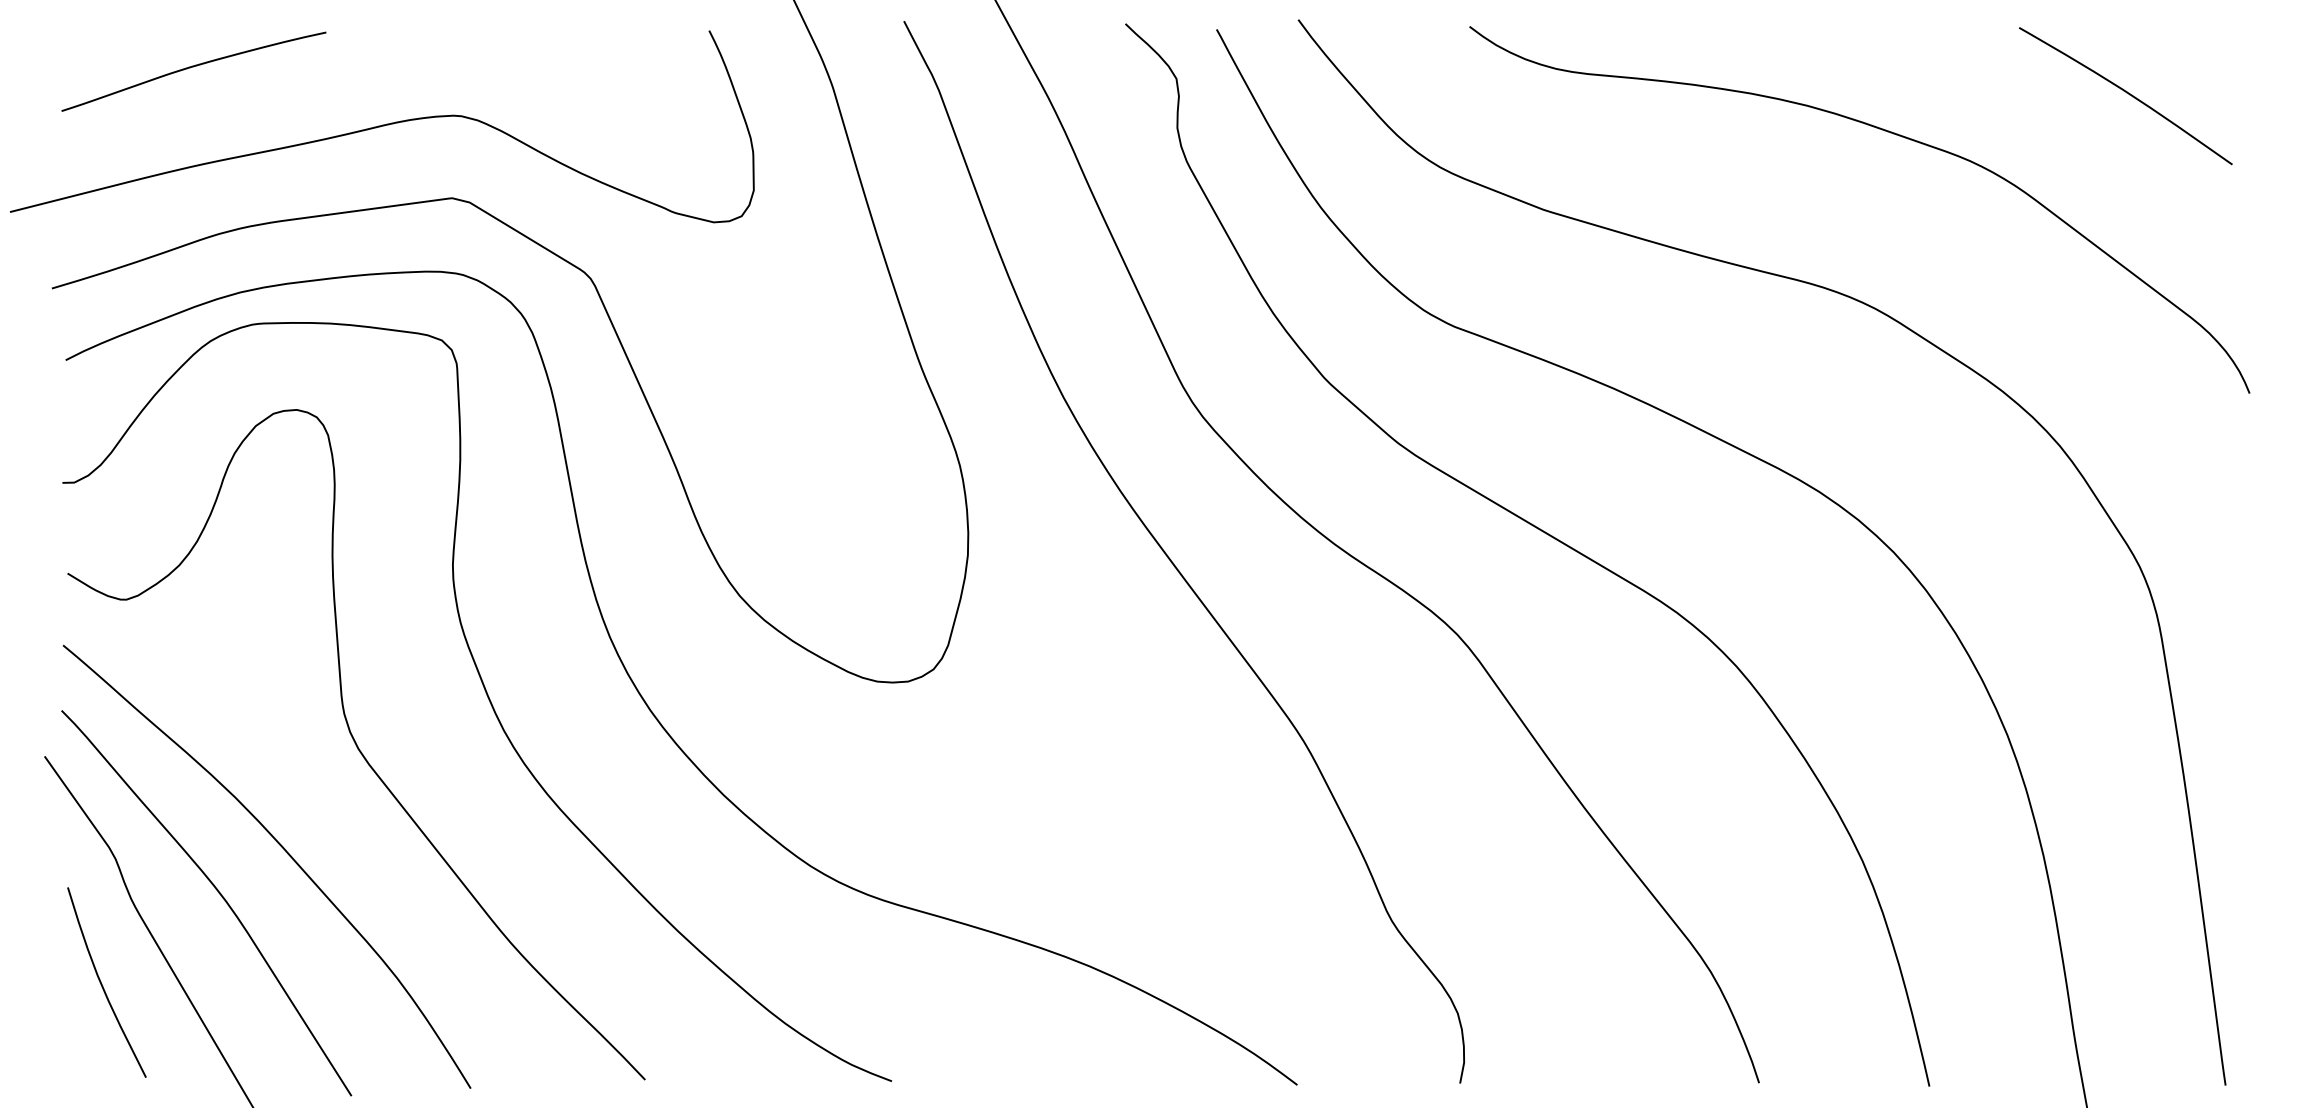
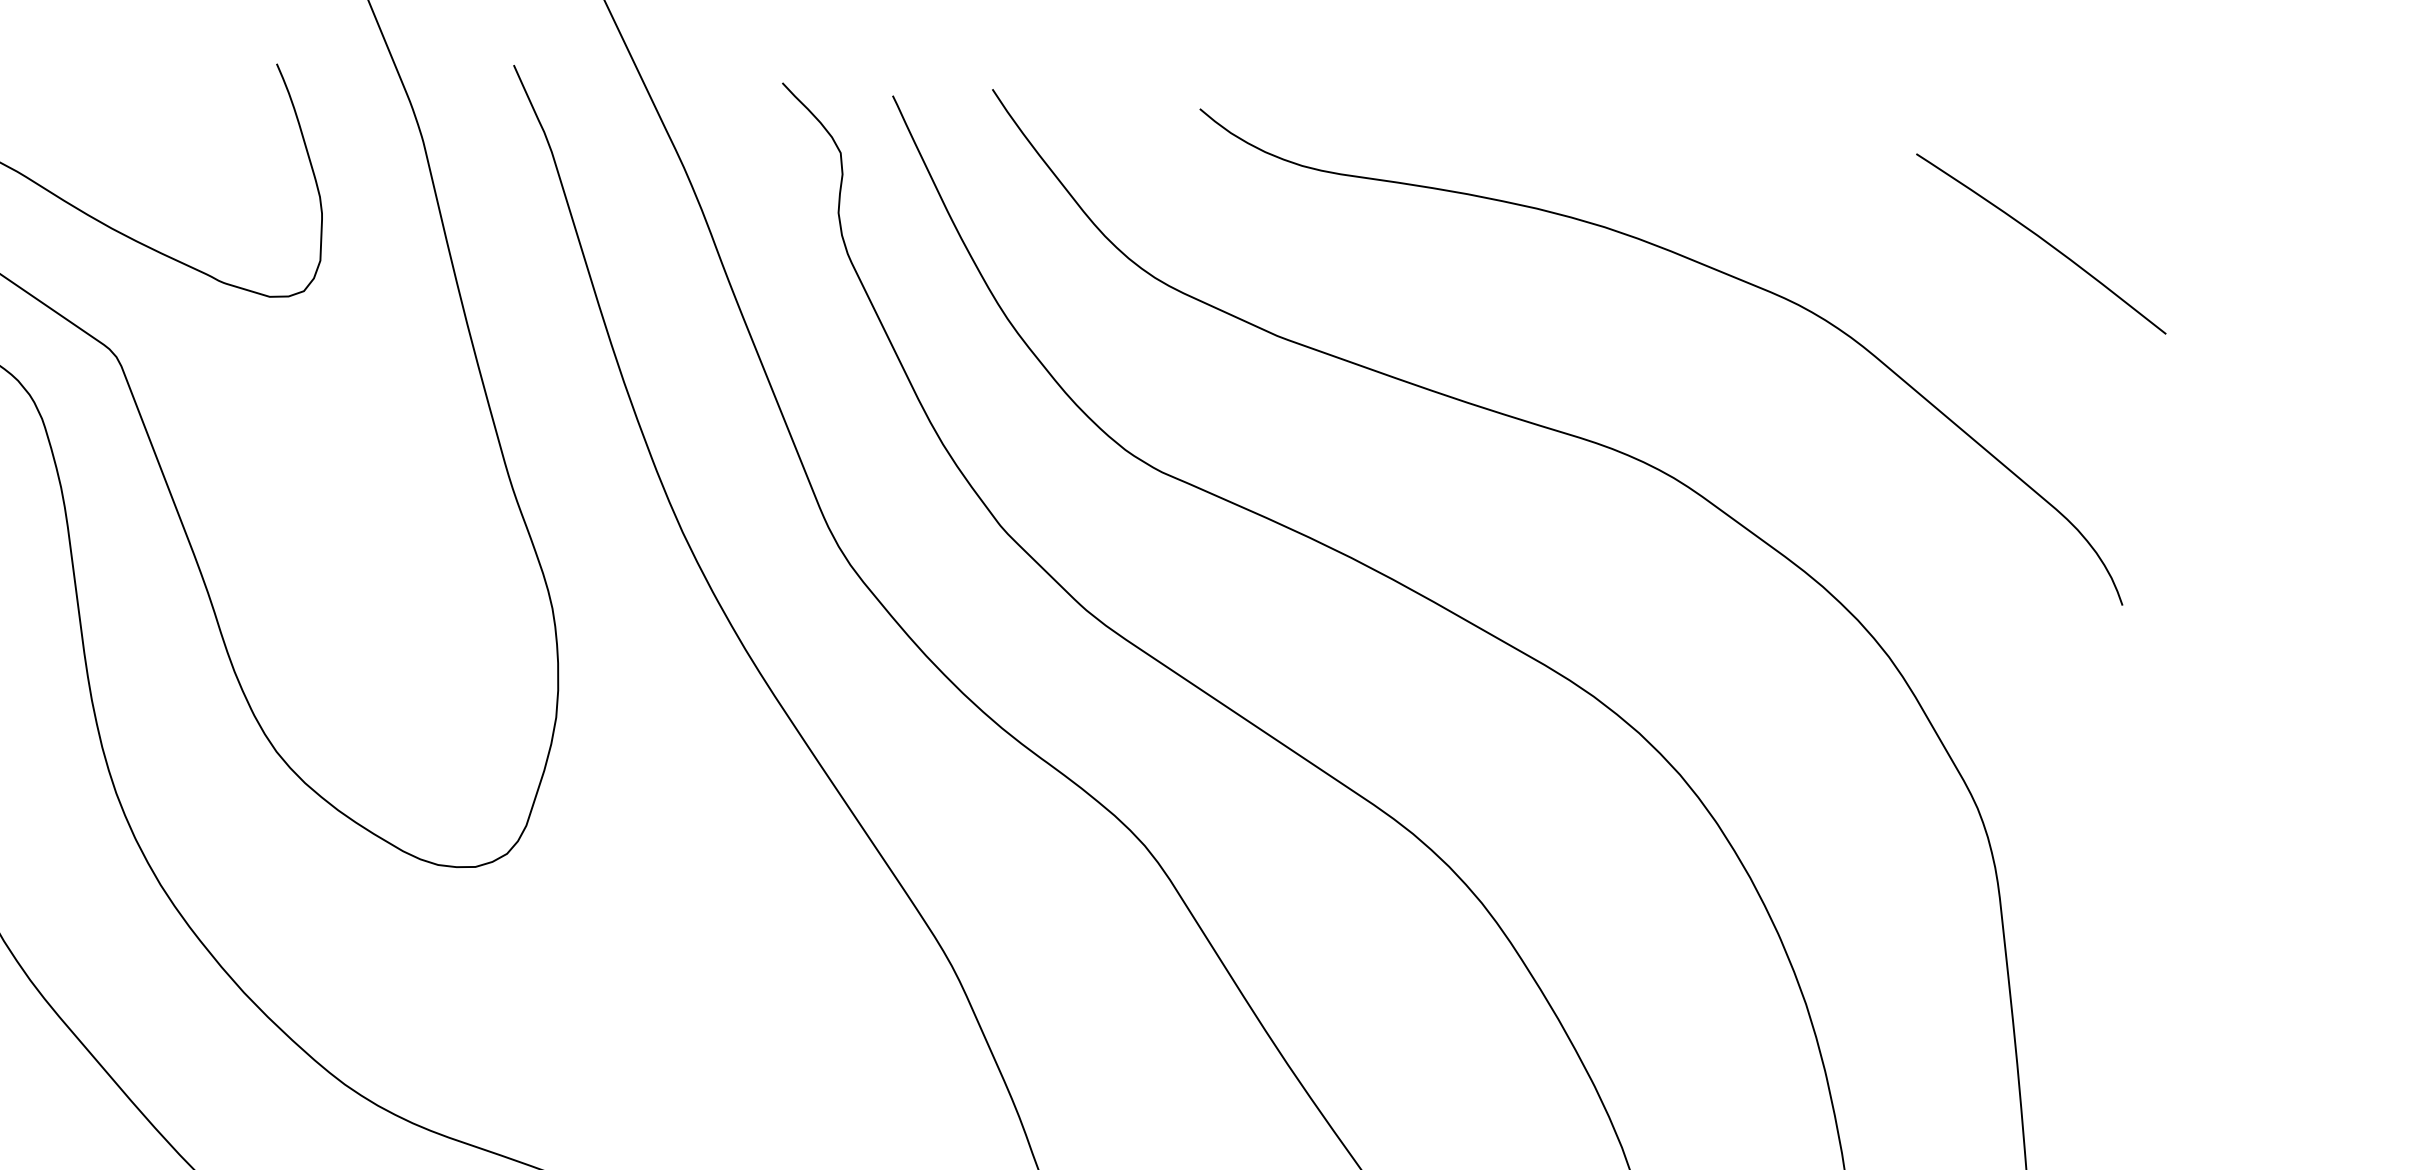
curve: (2126, 93) -> (2042, 240), moved

